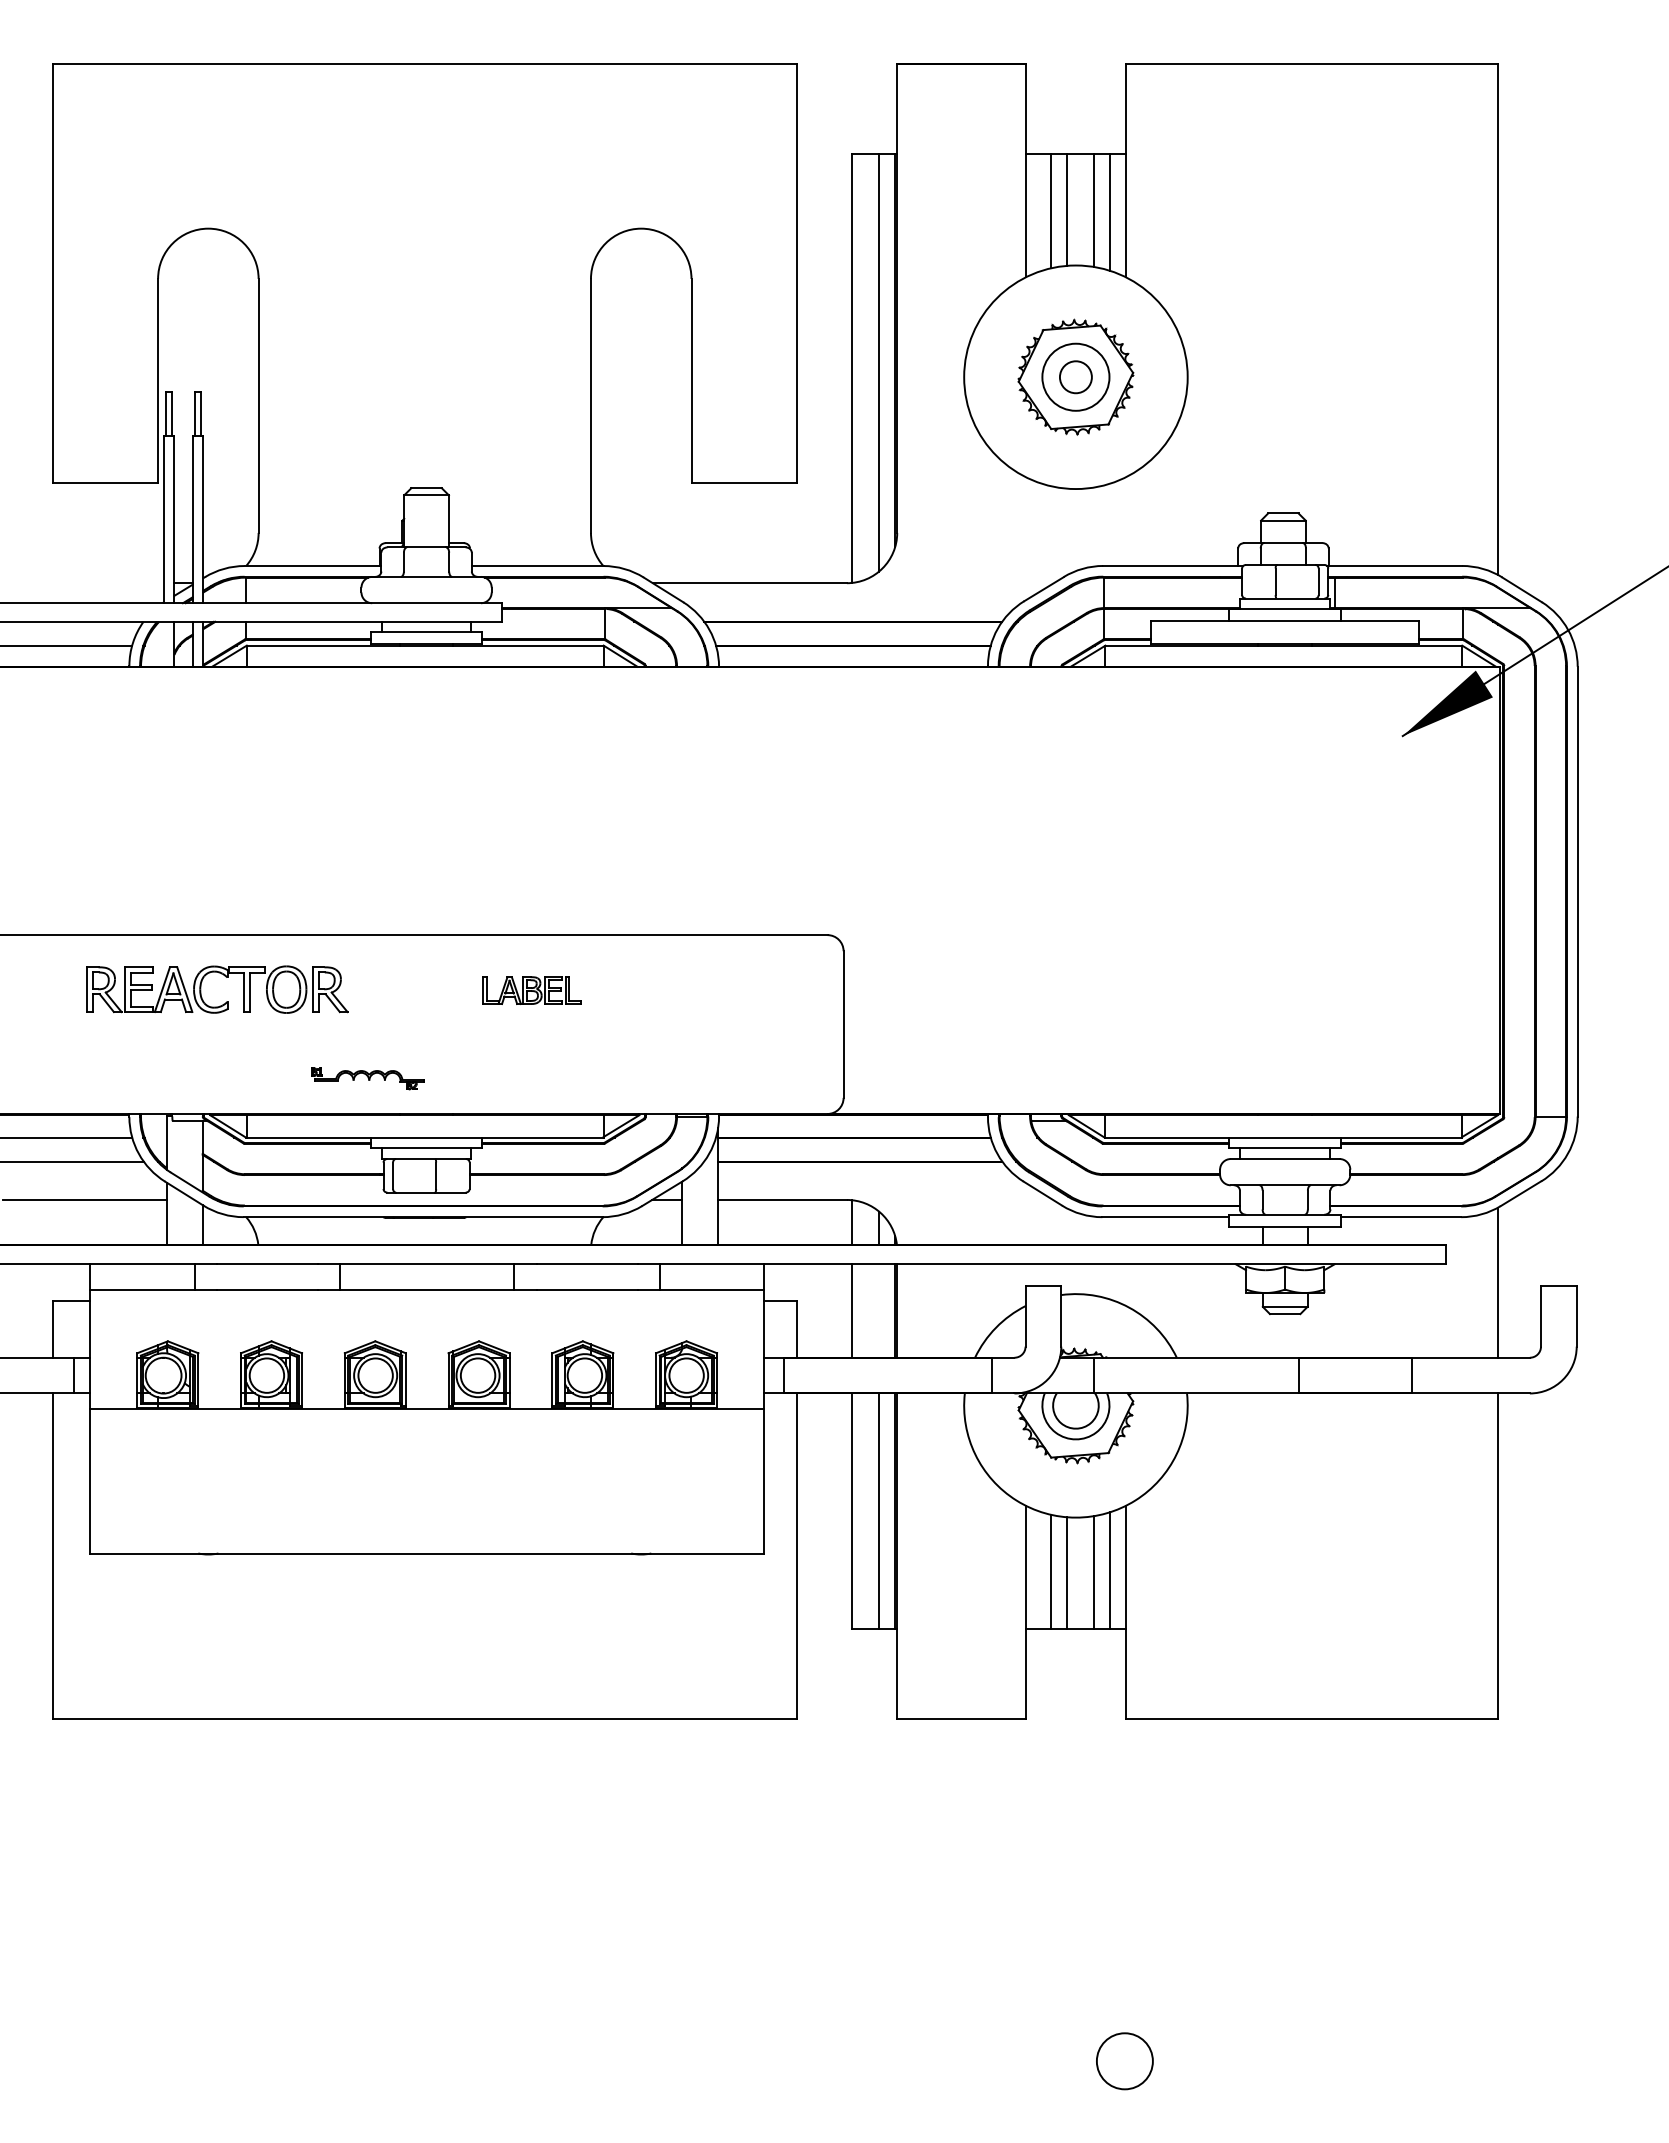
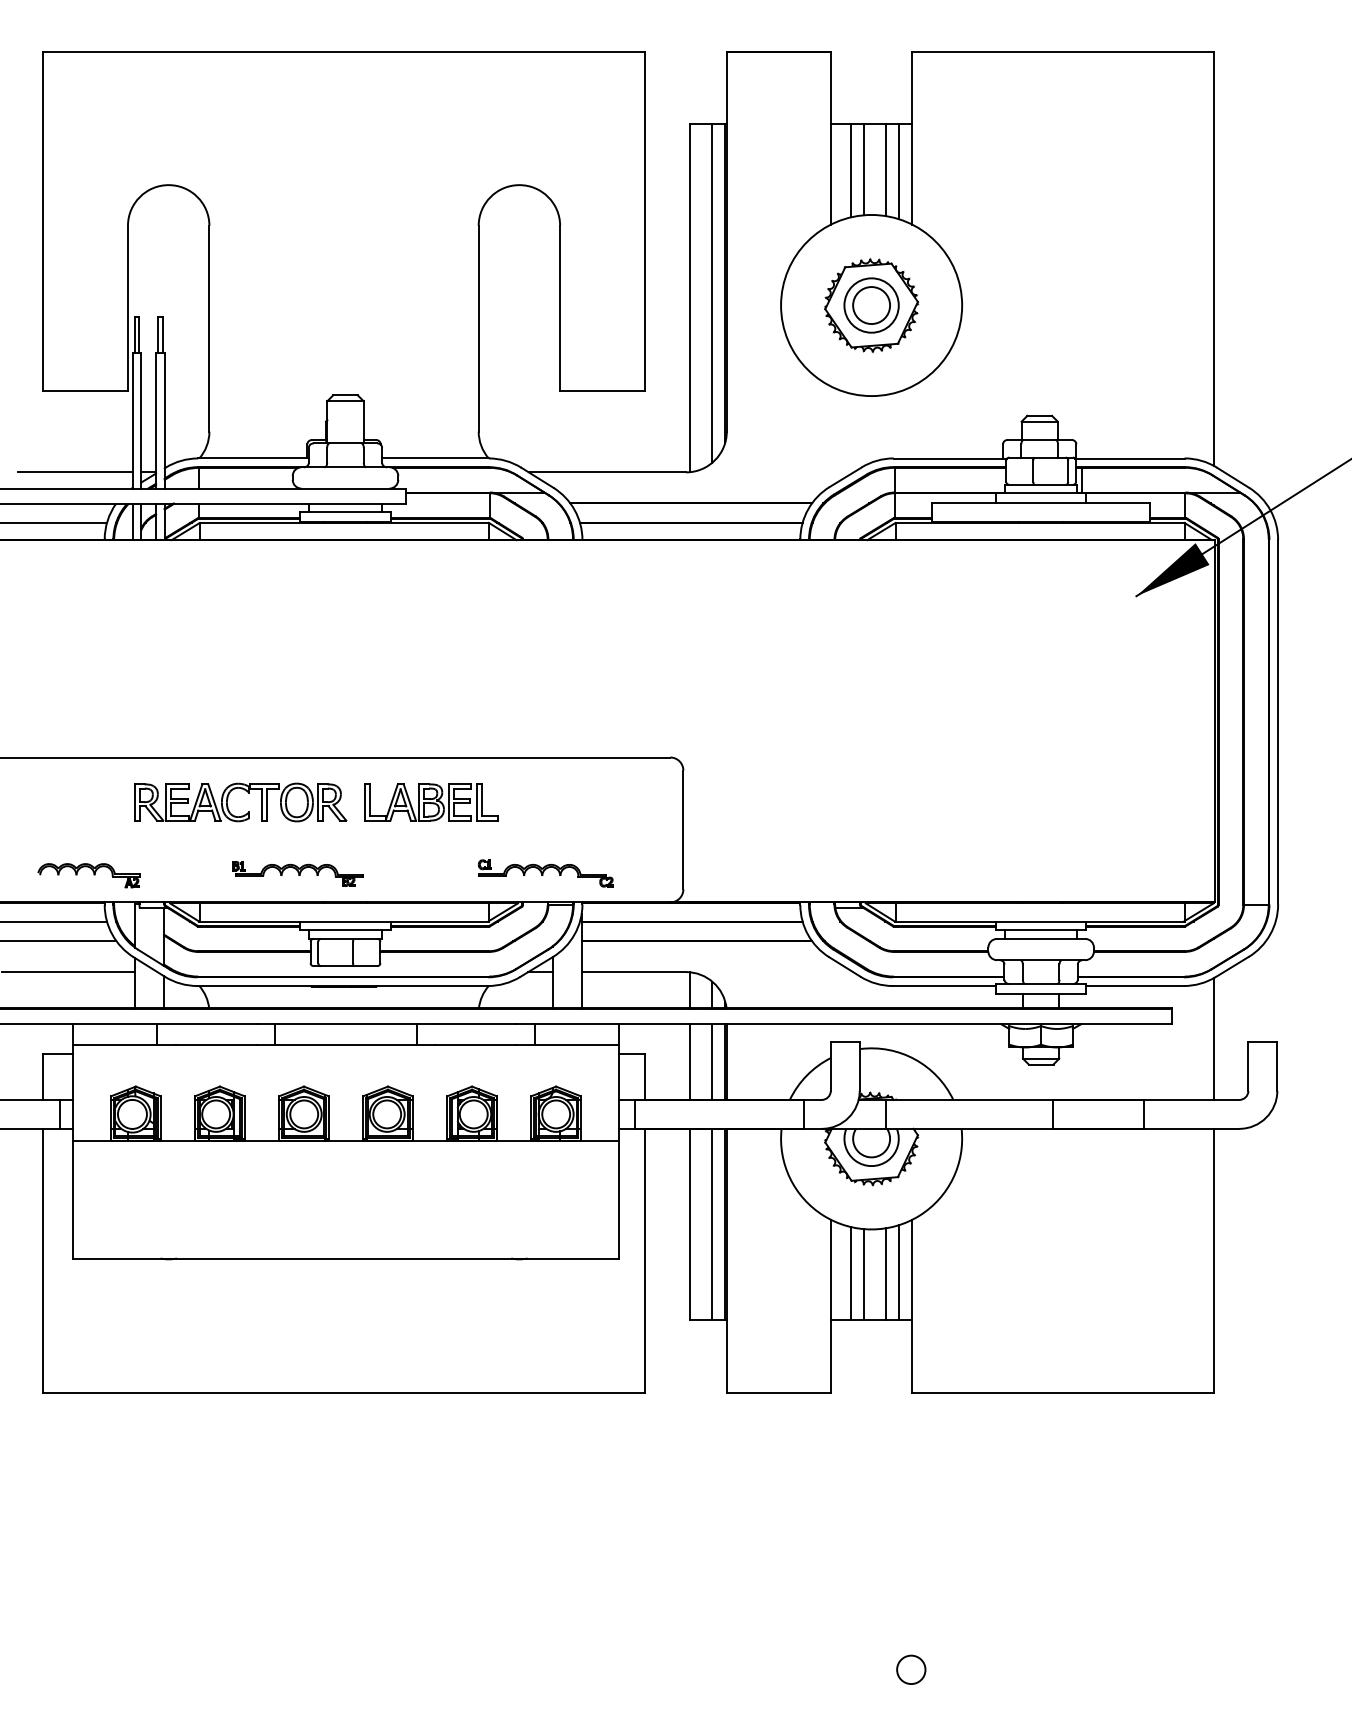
circle: (1075, 377) -> (871, 305), size x1.43
line: (92, 583) -> (74, 472), added
line: (163, 643) -> (132, 521), added
part: (224, 976) -> (246, 791), moved
part: (531, 990) -> (430, 802), size x1.67
part: (115, 1078) -> (93, 873), added
part: (367, 1078) -> (297, 873), size x1.43
part: (673, 1078) -> (545, 873), added
line: (879, 1310) -> (712, 1061), added
circle: (1124, 2060) -> (910, 1669), size x0.62

